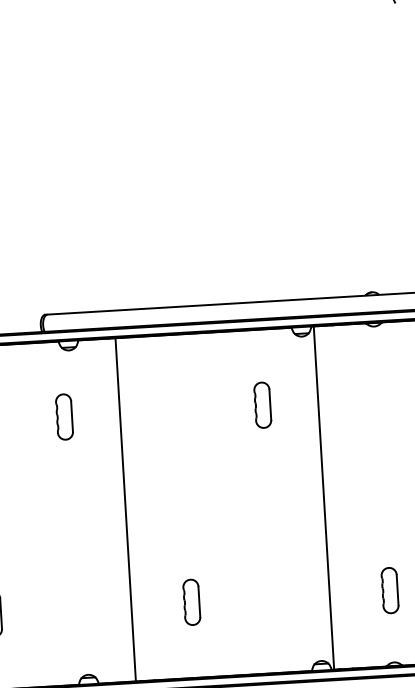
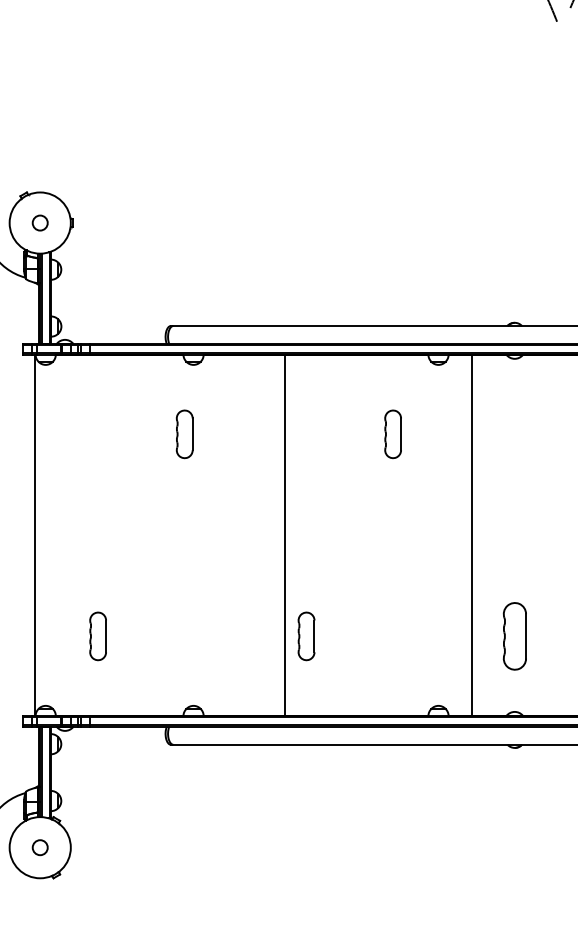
line: (323, 497) -> (472, 534), moved
line: (126, 508) -> (285, 534), moved
part: (389, 590) -> (514, 636), size x1.4

